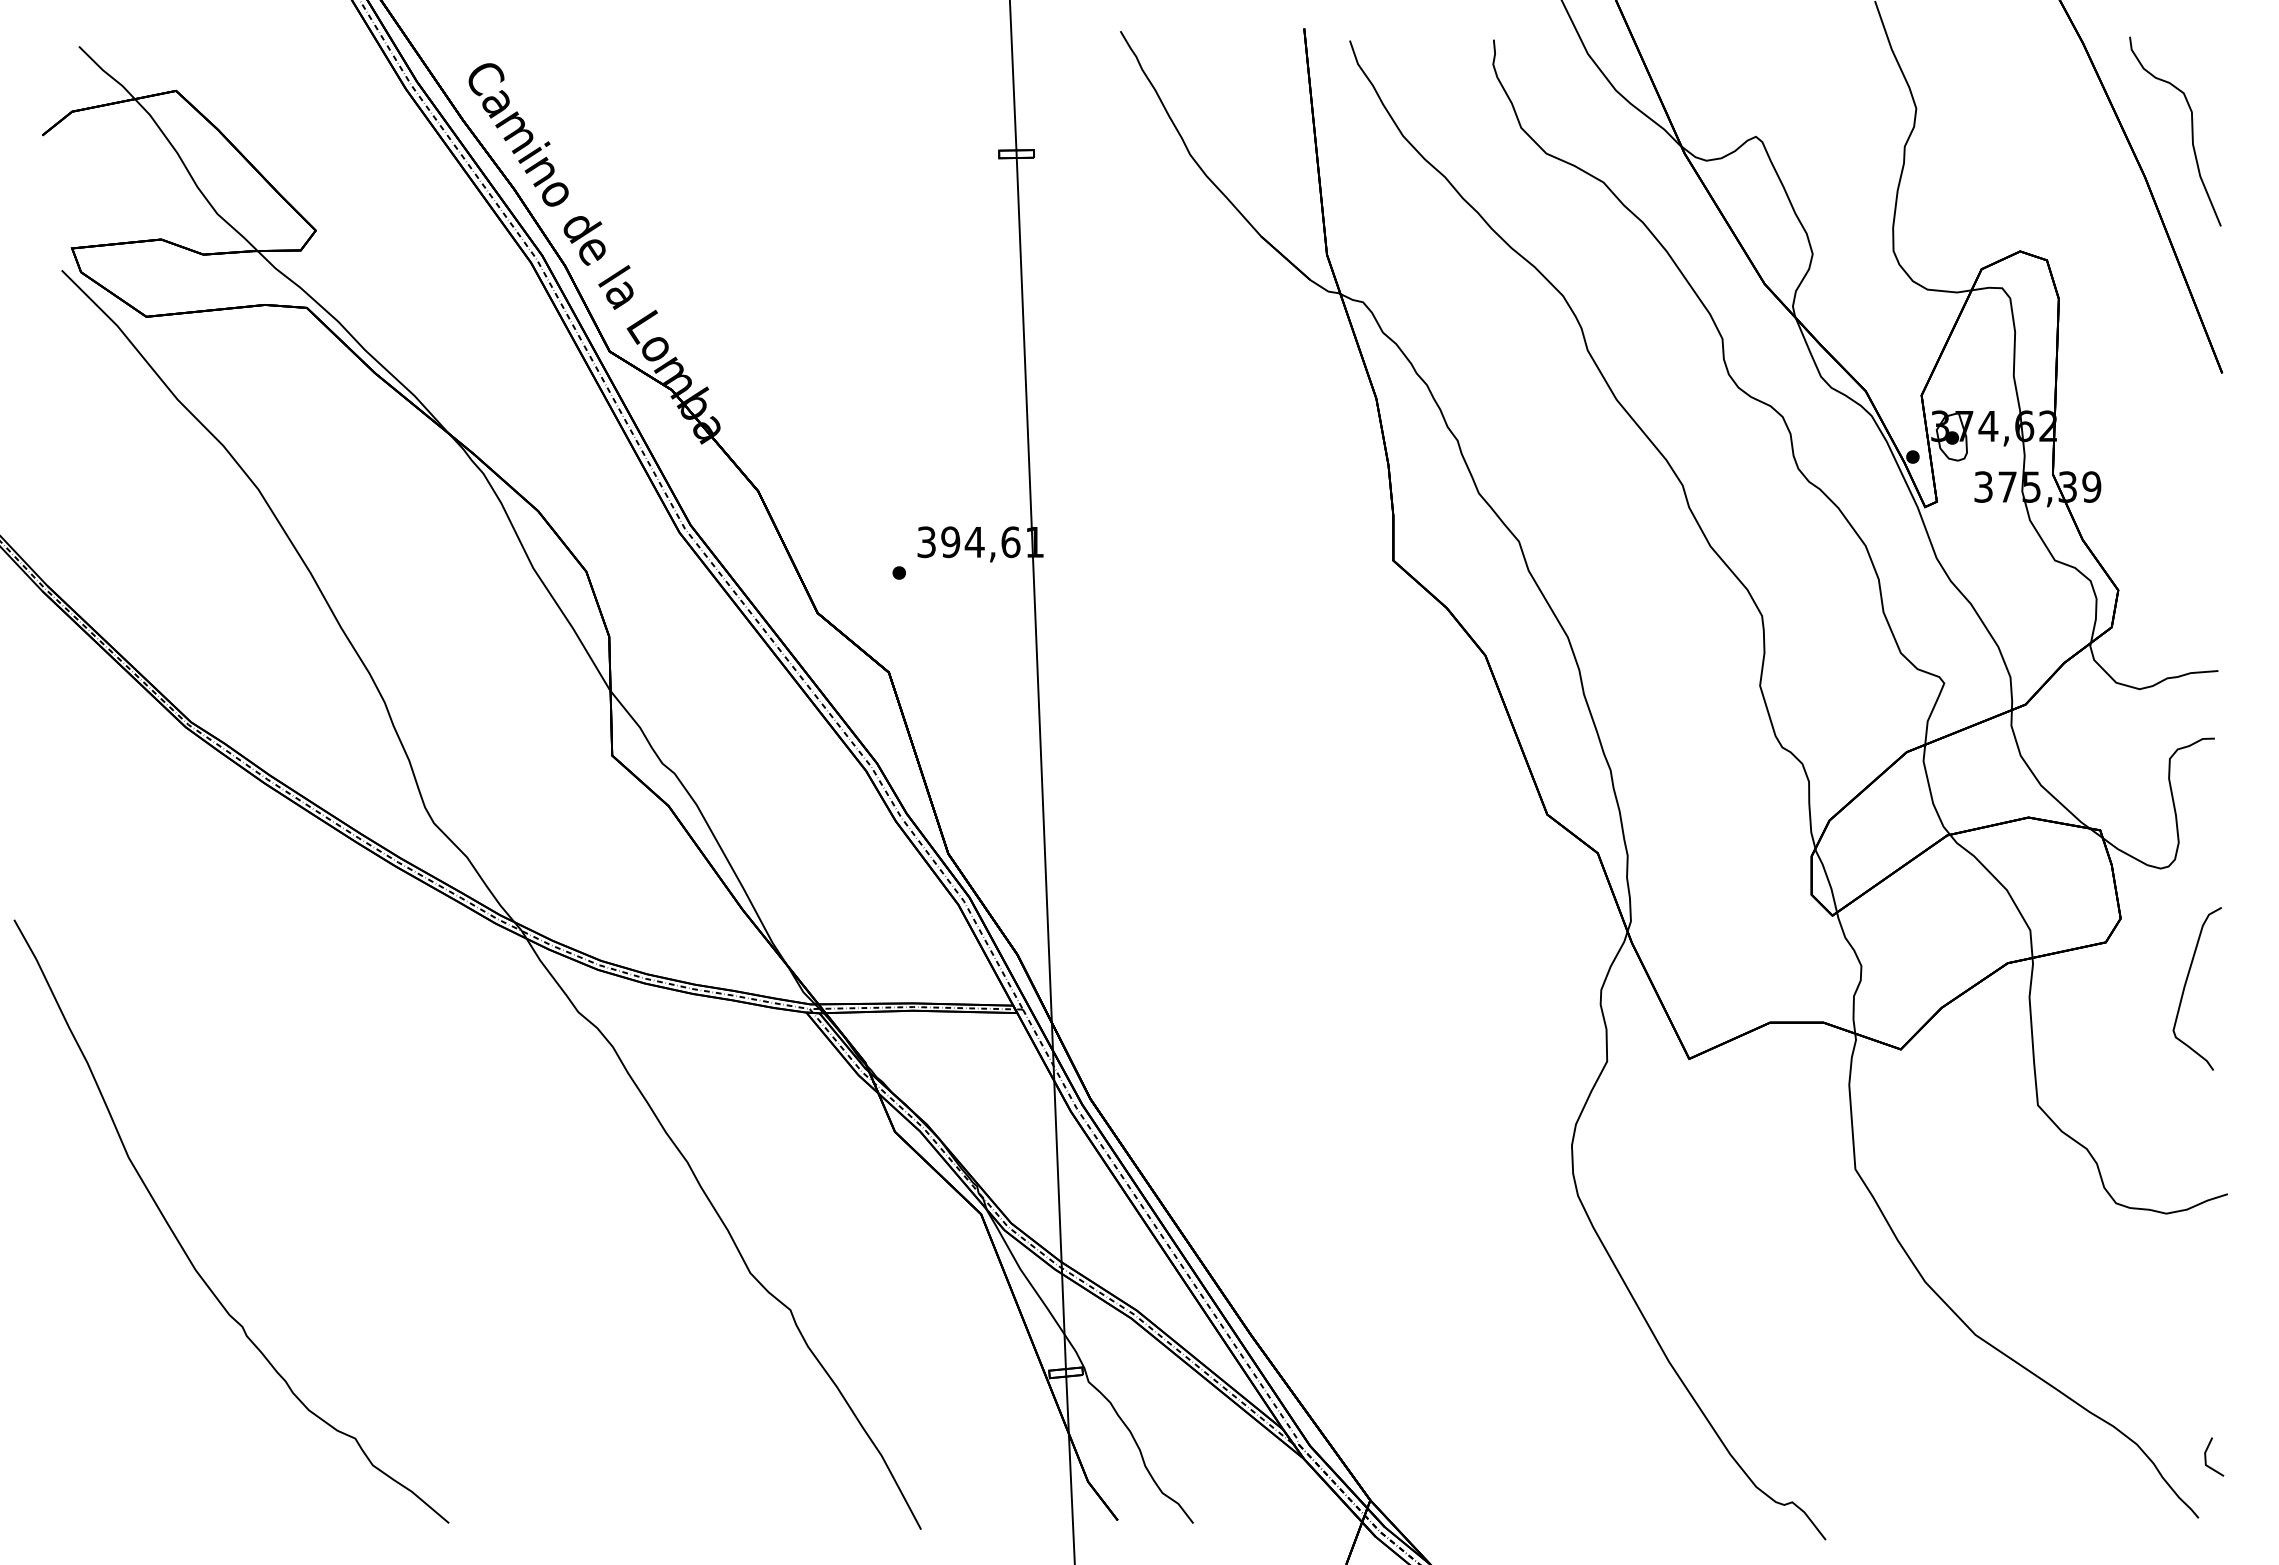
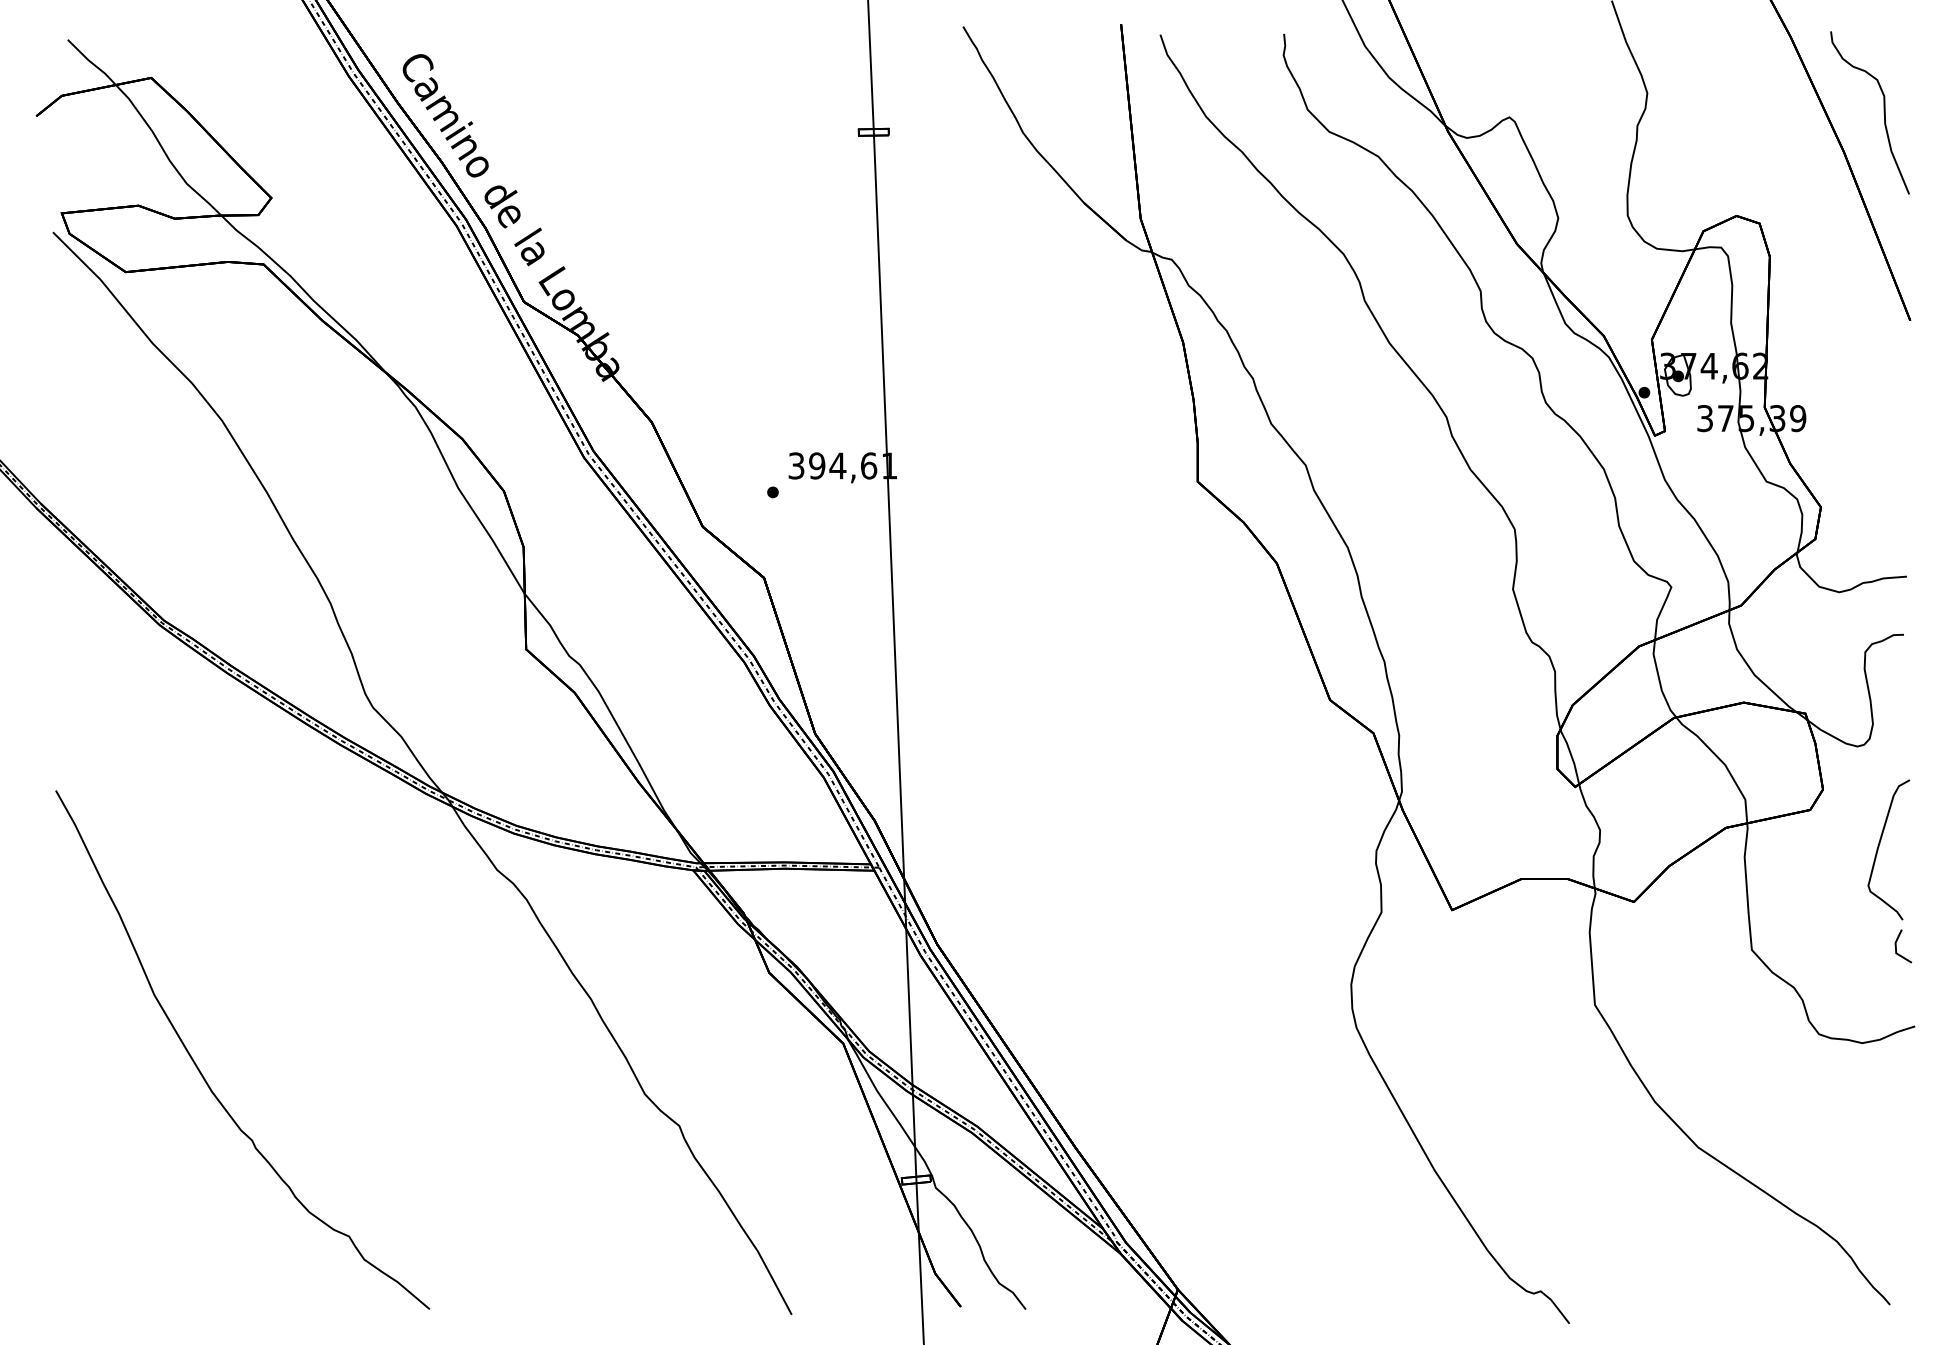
curve: (183, 1247) -> (201, 1072), moved
line: (2206, 1456) -> (1896, 945), moved

